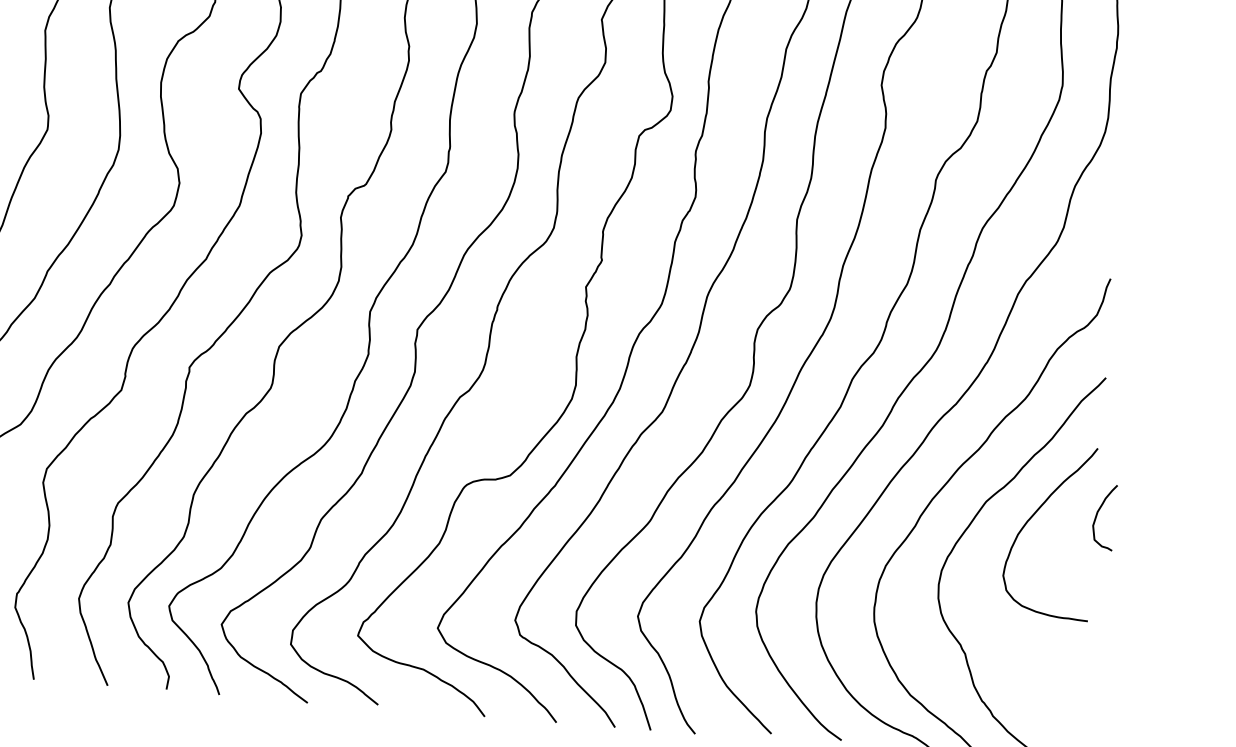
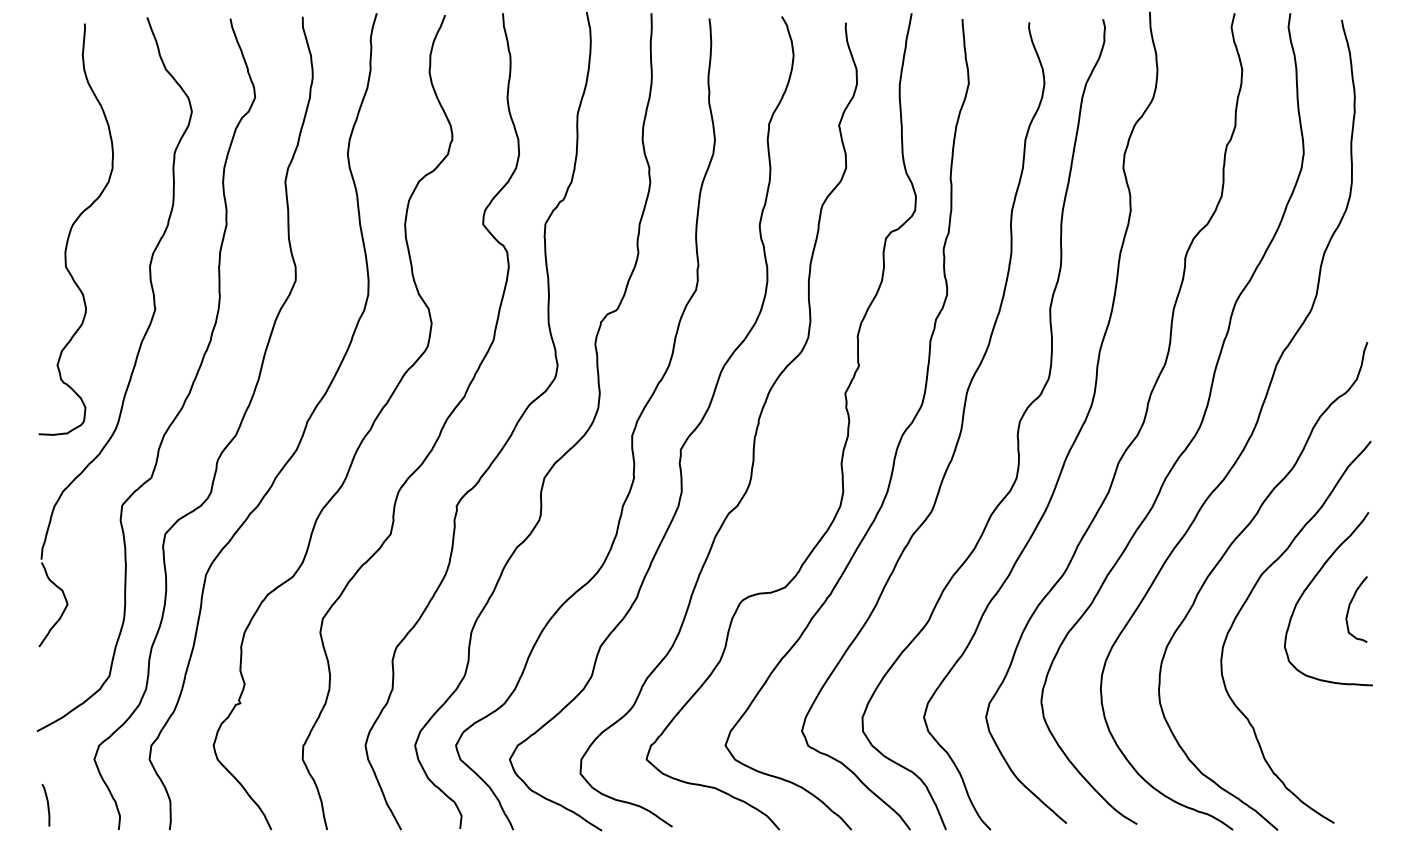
curve: (1098, 513) -> (1350, 606), moved

